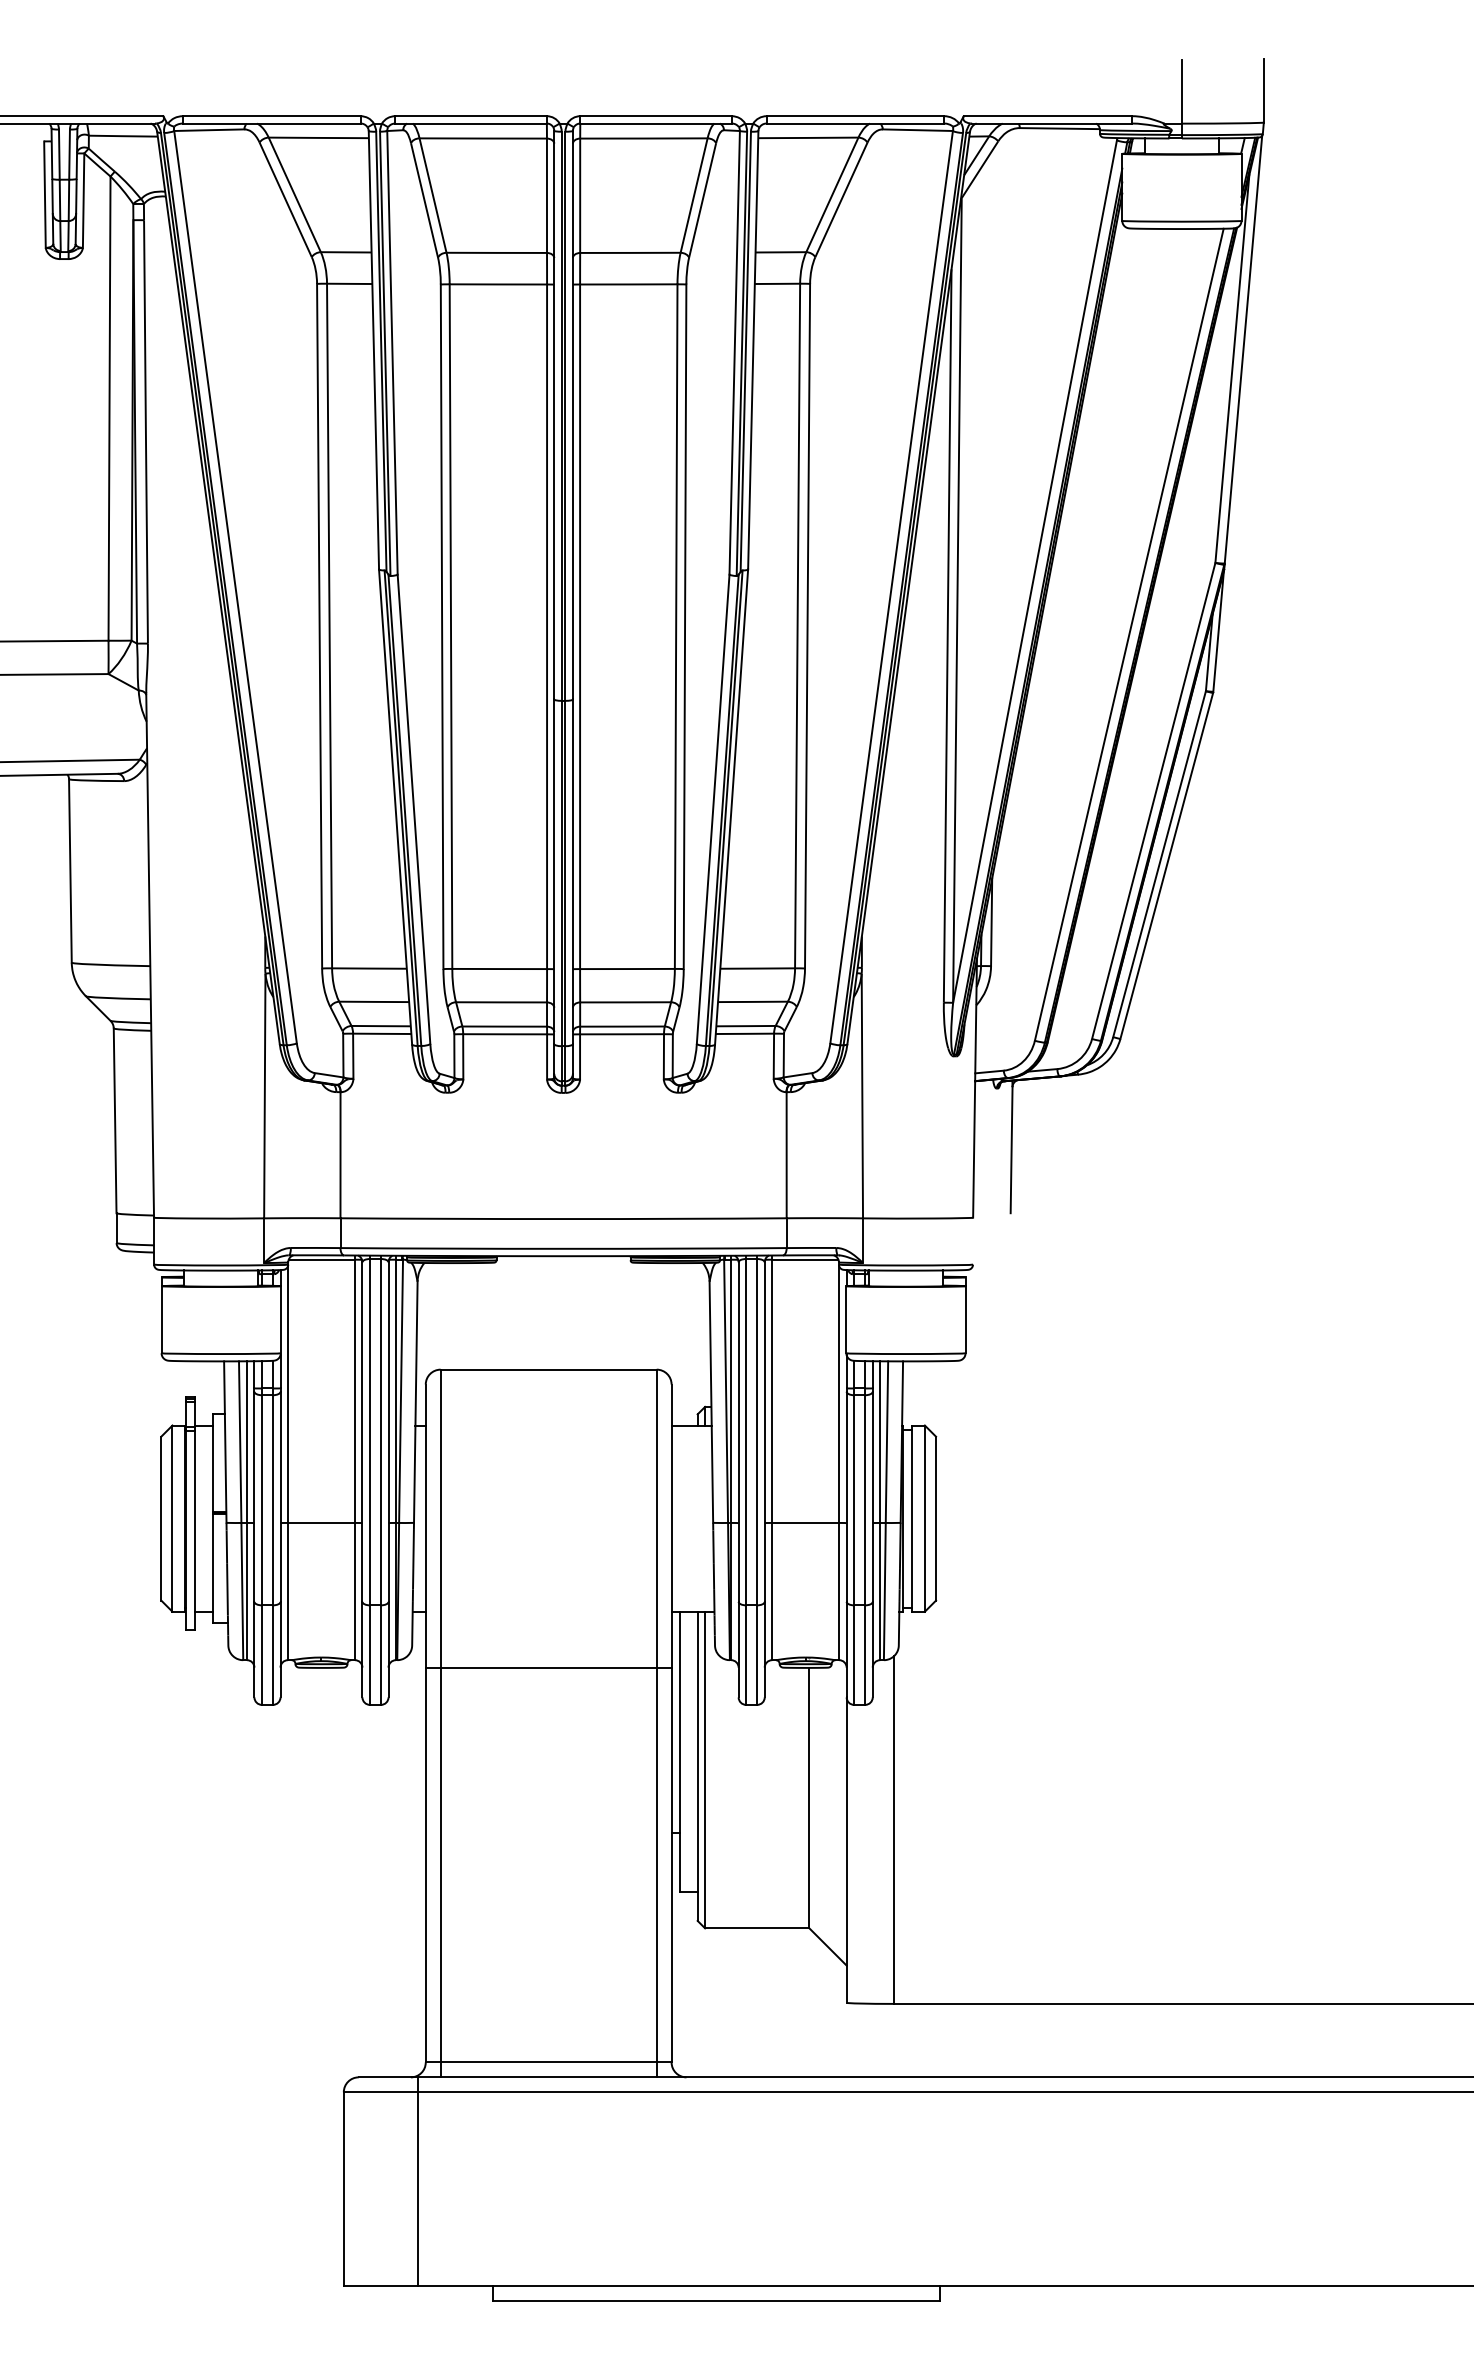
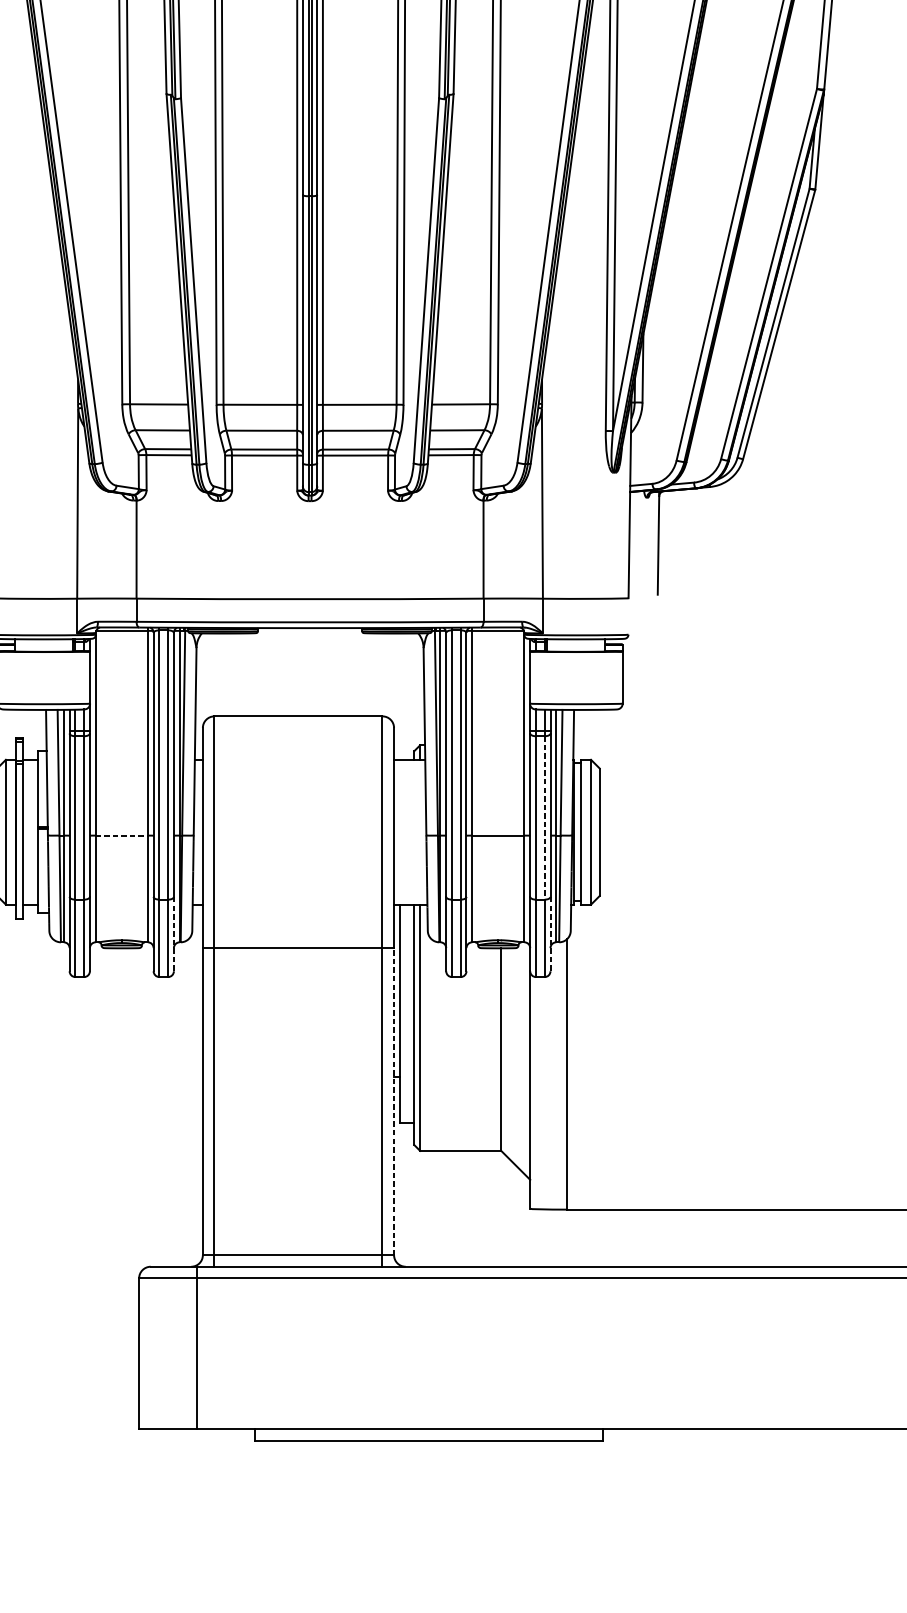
line: (865, 1500) -> (544, 818), solid -> dashed
line: (321, 1522) -> (121, 835), solid -> dashed
line: (388, 1649) -> (173, 934), solid -> dashed
line: (872, 1649) -> (550, 934), solid -> dashed
line: (671, 1864) -> (393, 1101), solid -> dashed

